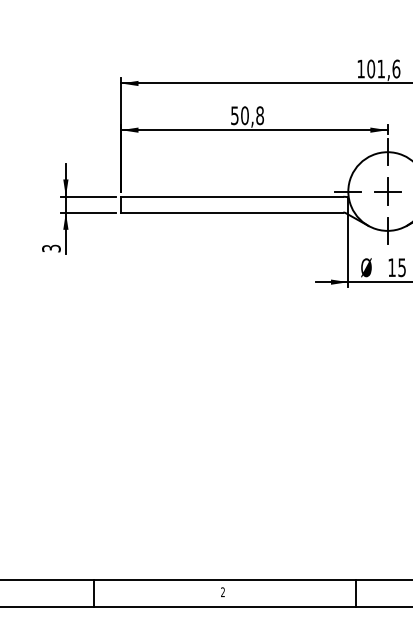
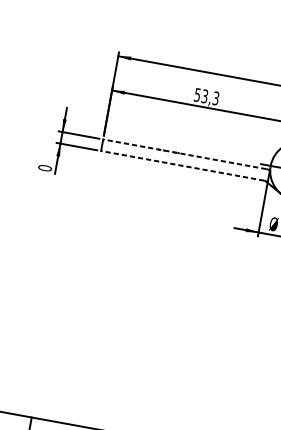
text: (252, 115) -> (210, 97), 50,8 -> 53,3
line: (231, 196) -> (184, 153), solid -> dashed
line: (231, 212) -> (182, 165), solid -> dashed
text: (51, 248) -> (45, 168), 3 -> 0

